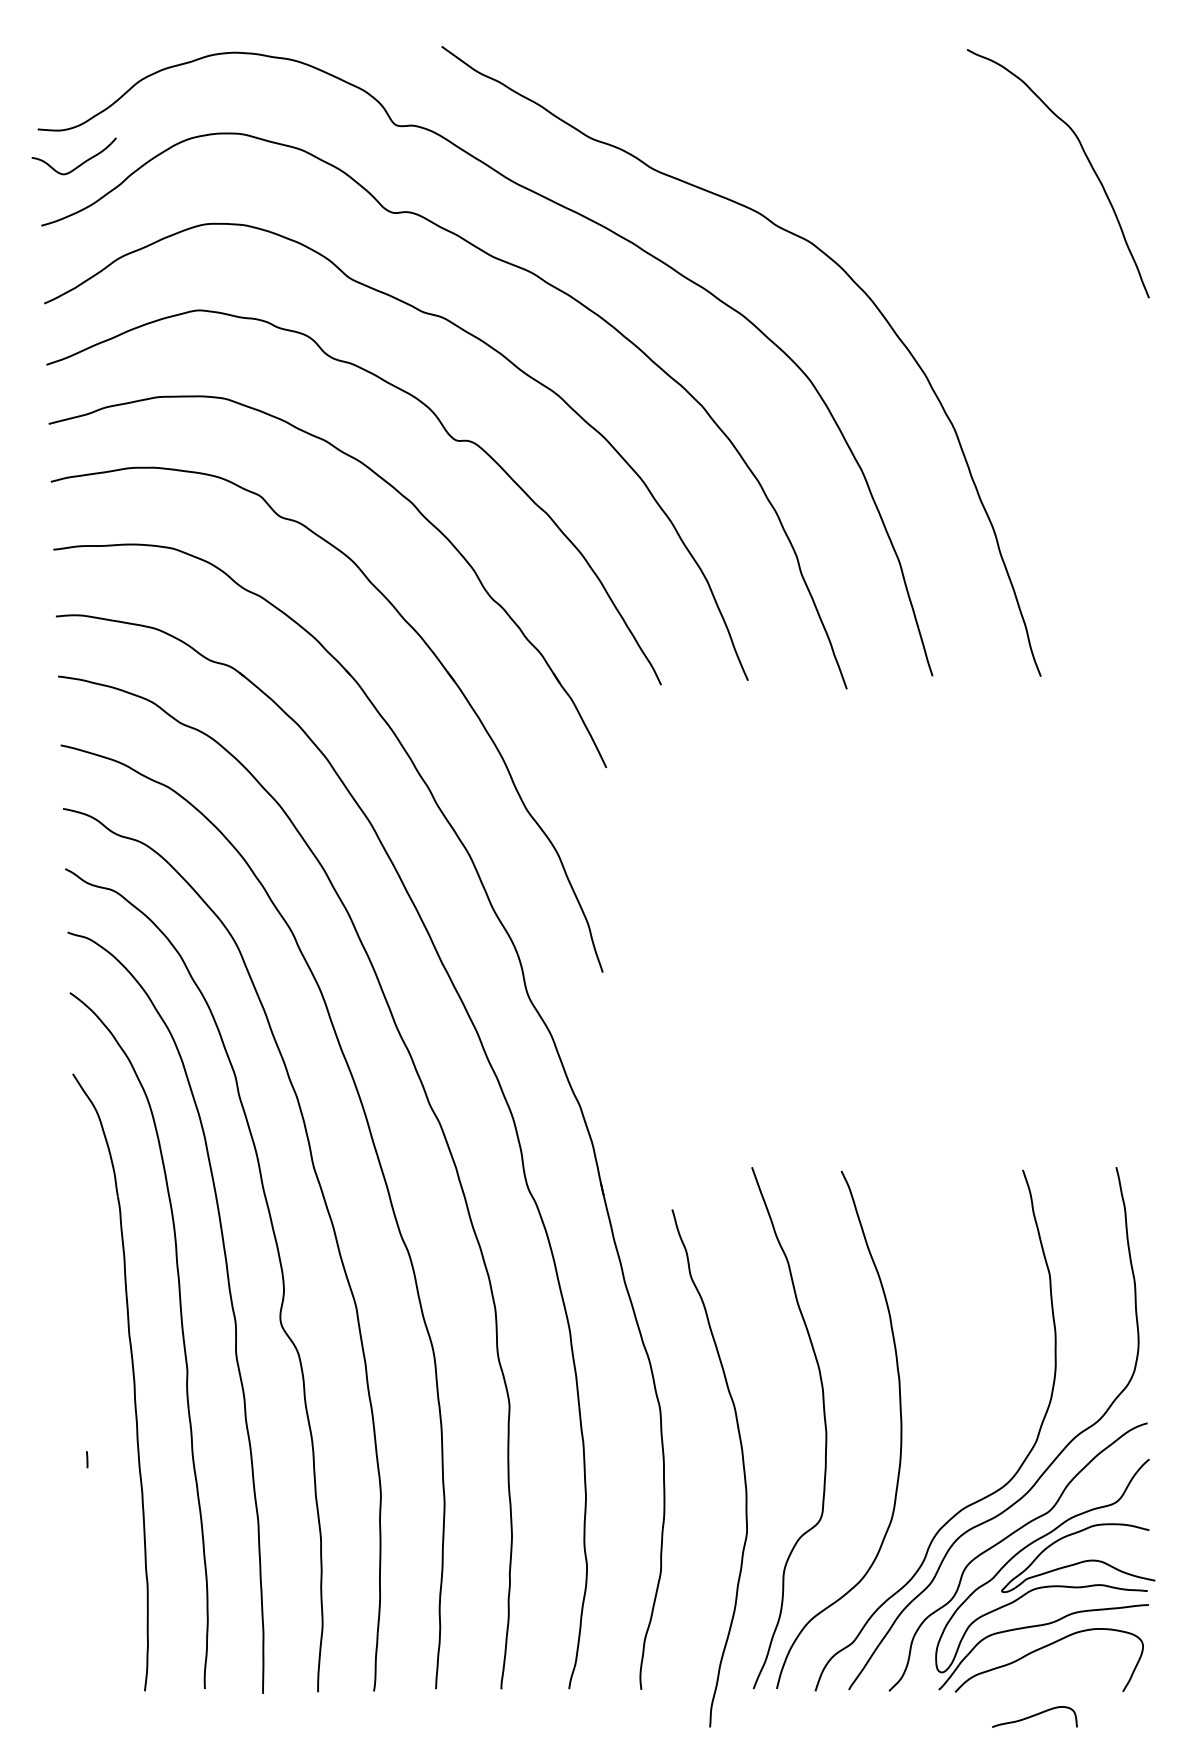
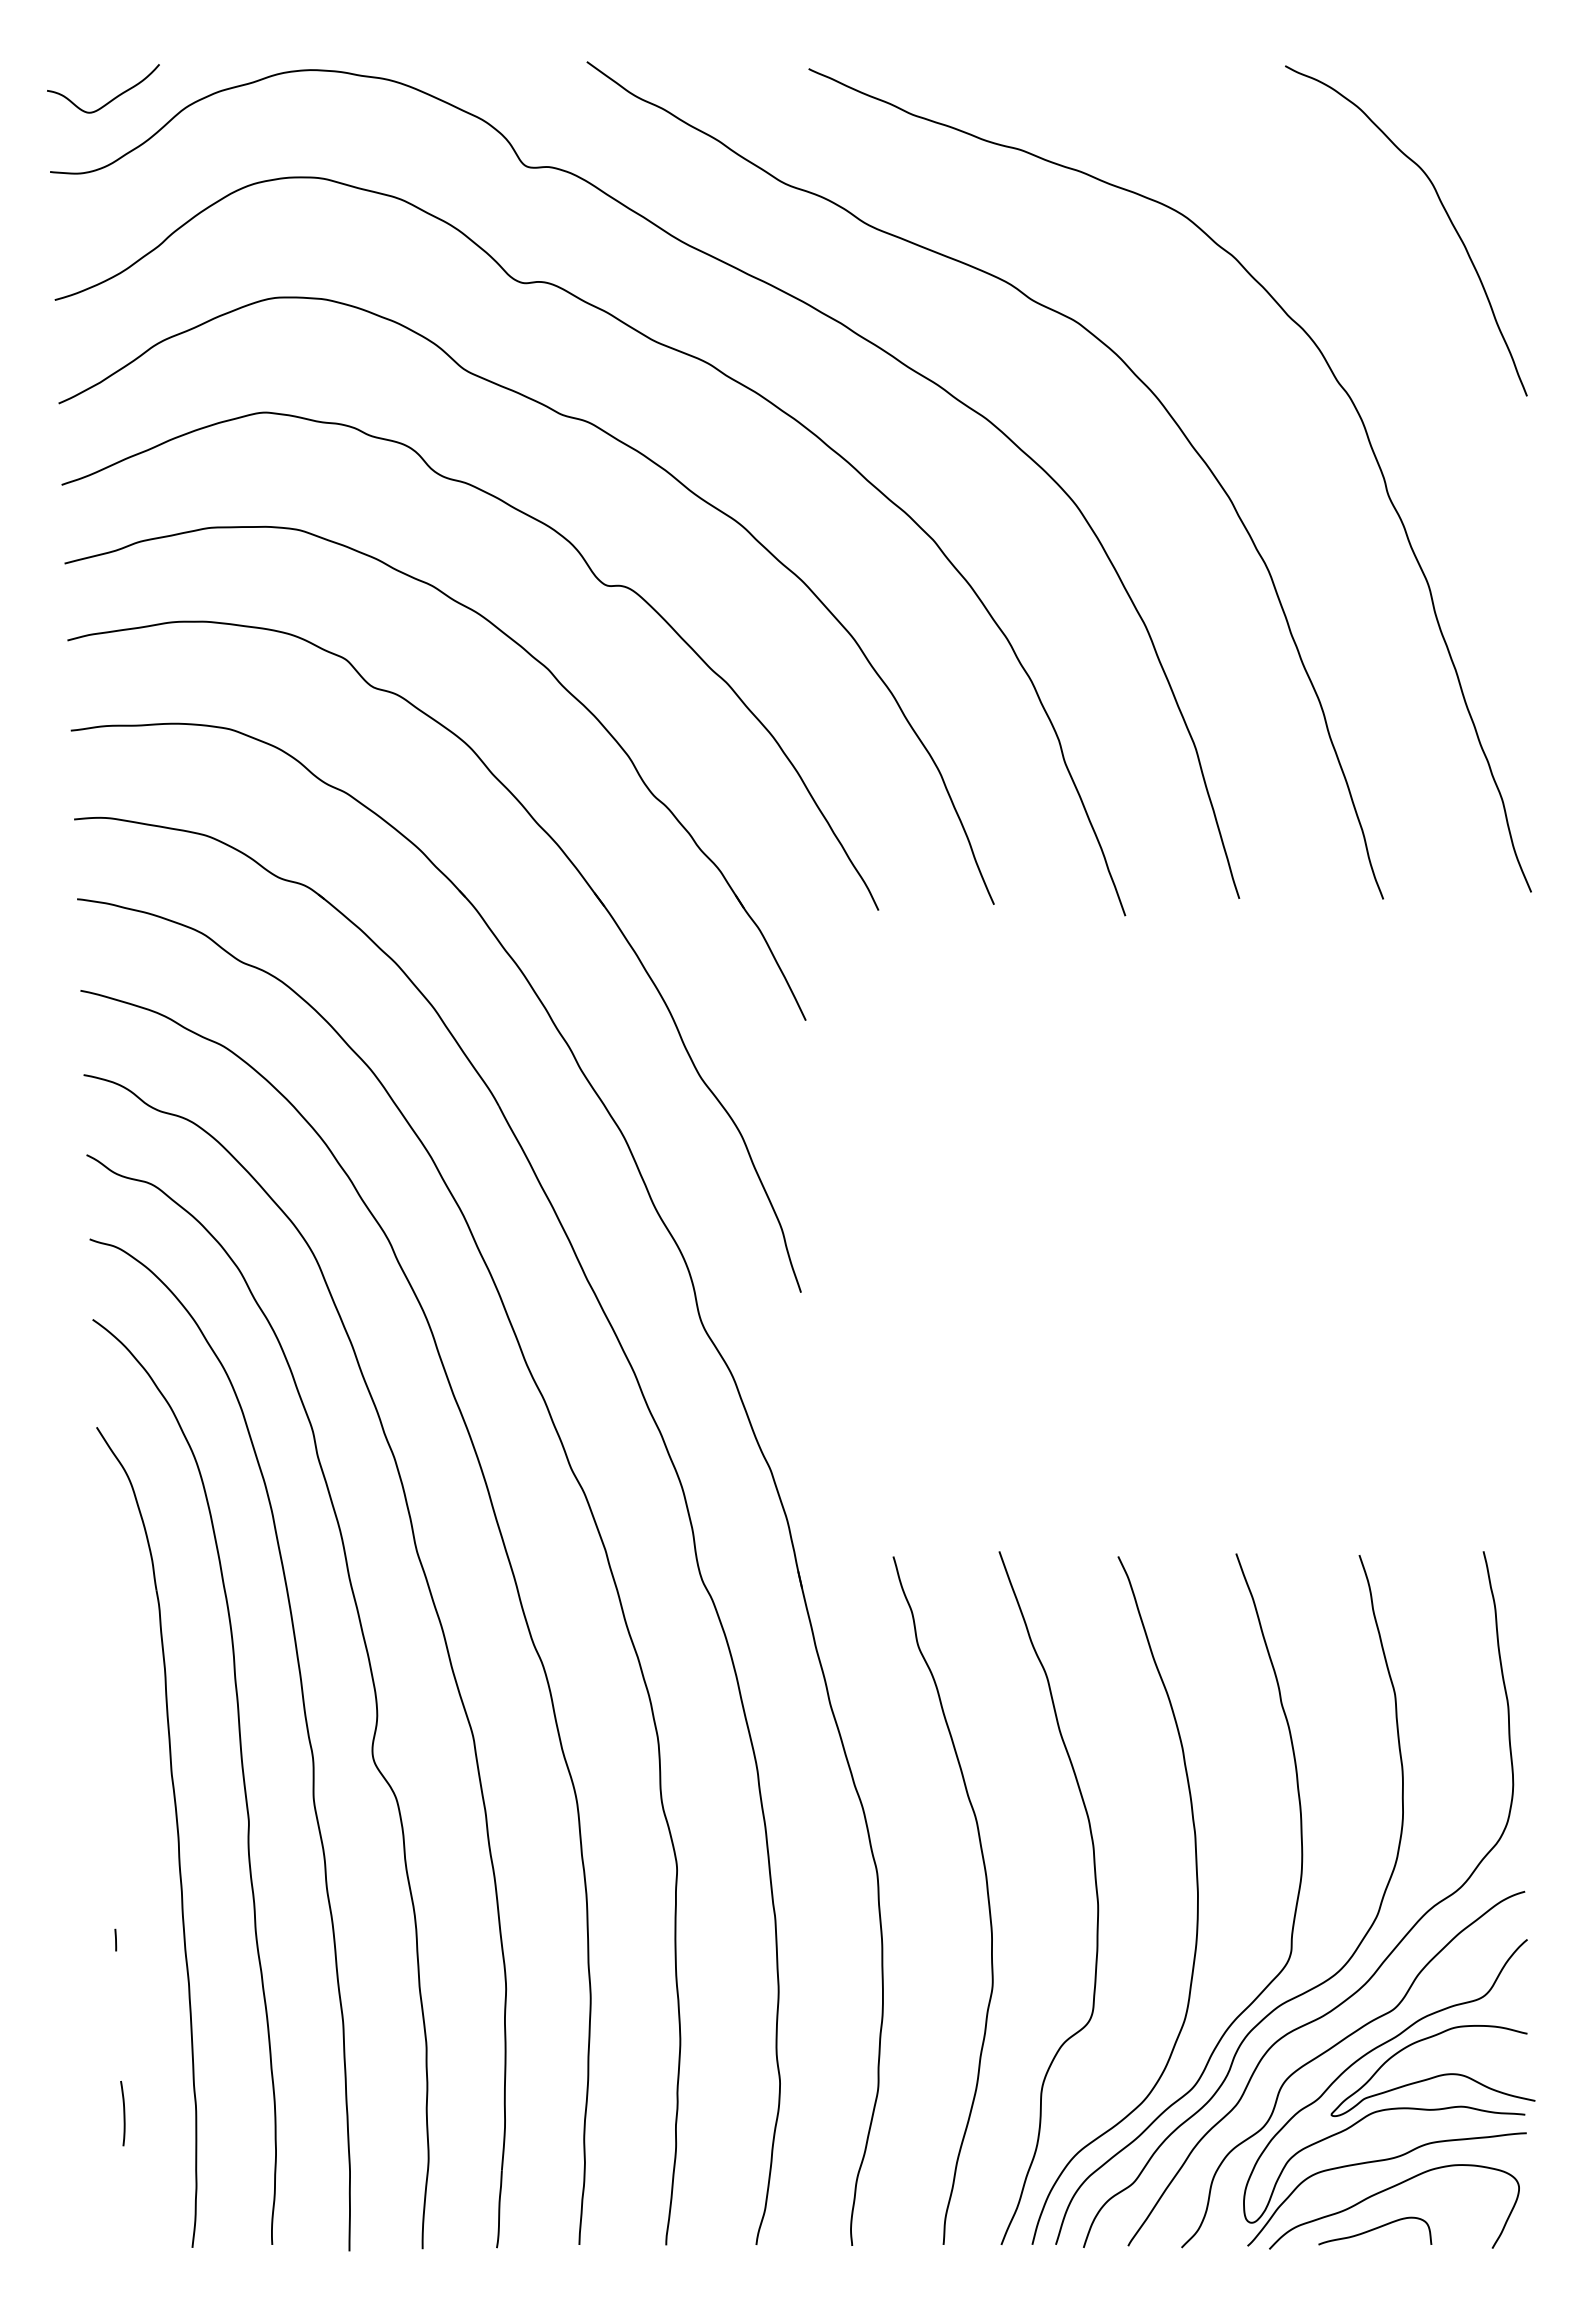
curve: (80, 163) -> (112, 98), moved
curve: (1004, 284) -> (1334, 378), added
curve: (973, 1441) -> (1293, 1916), added
curve: (742, 1461) -> (986, 1891), moved
curve: (93, 1590) -> (123, 2113), added
curve: (1035, 1715) -> (1375, 2229), moved

